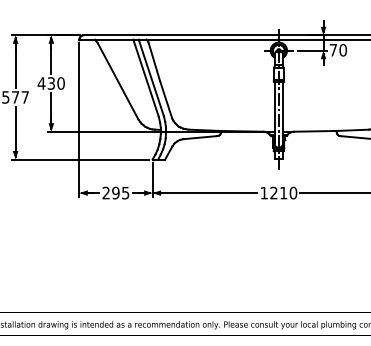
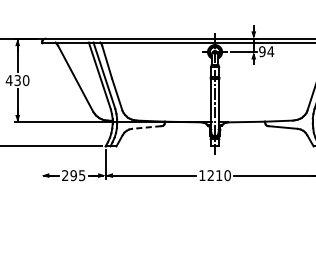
text: (338, 49) -> (266, 51), 70 -> 94
line: (79, 119) -> (42, 111), removed
line: (200, 137) -> (147, 127), solid -> dashed

